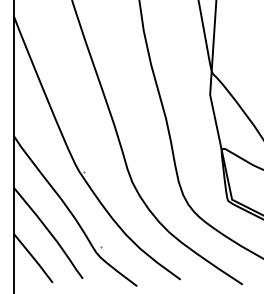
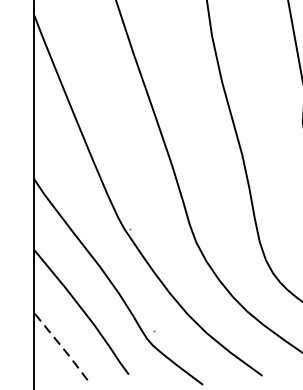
line: (33, 258) -> (61, 346), solid -> dashed

